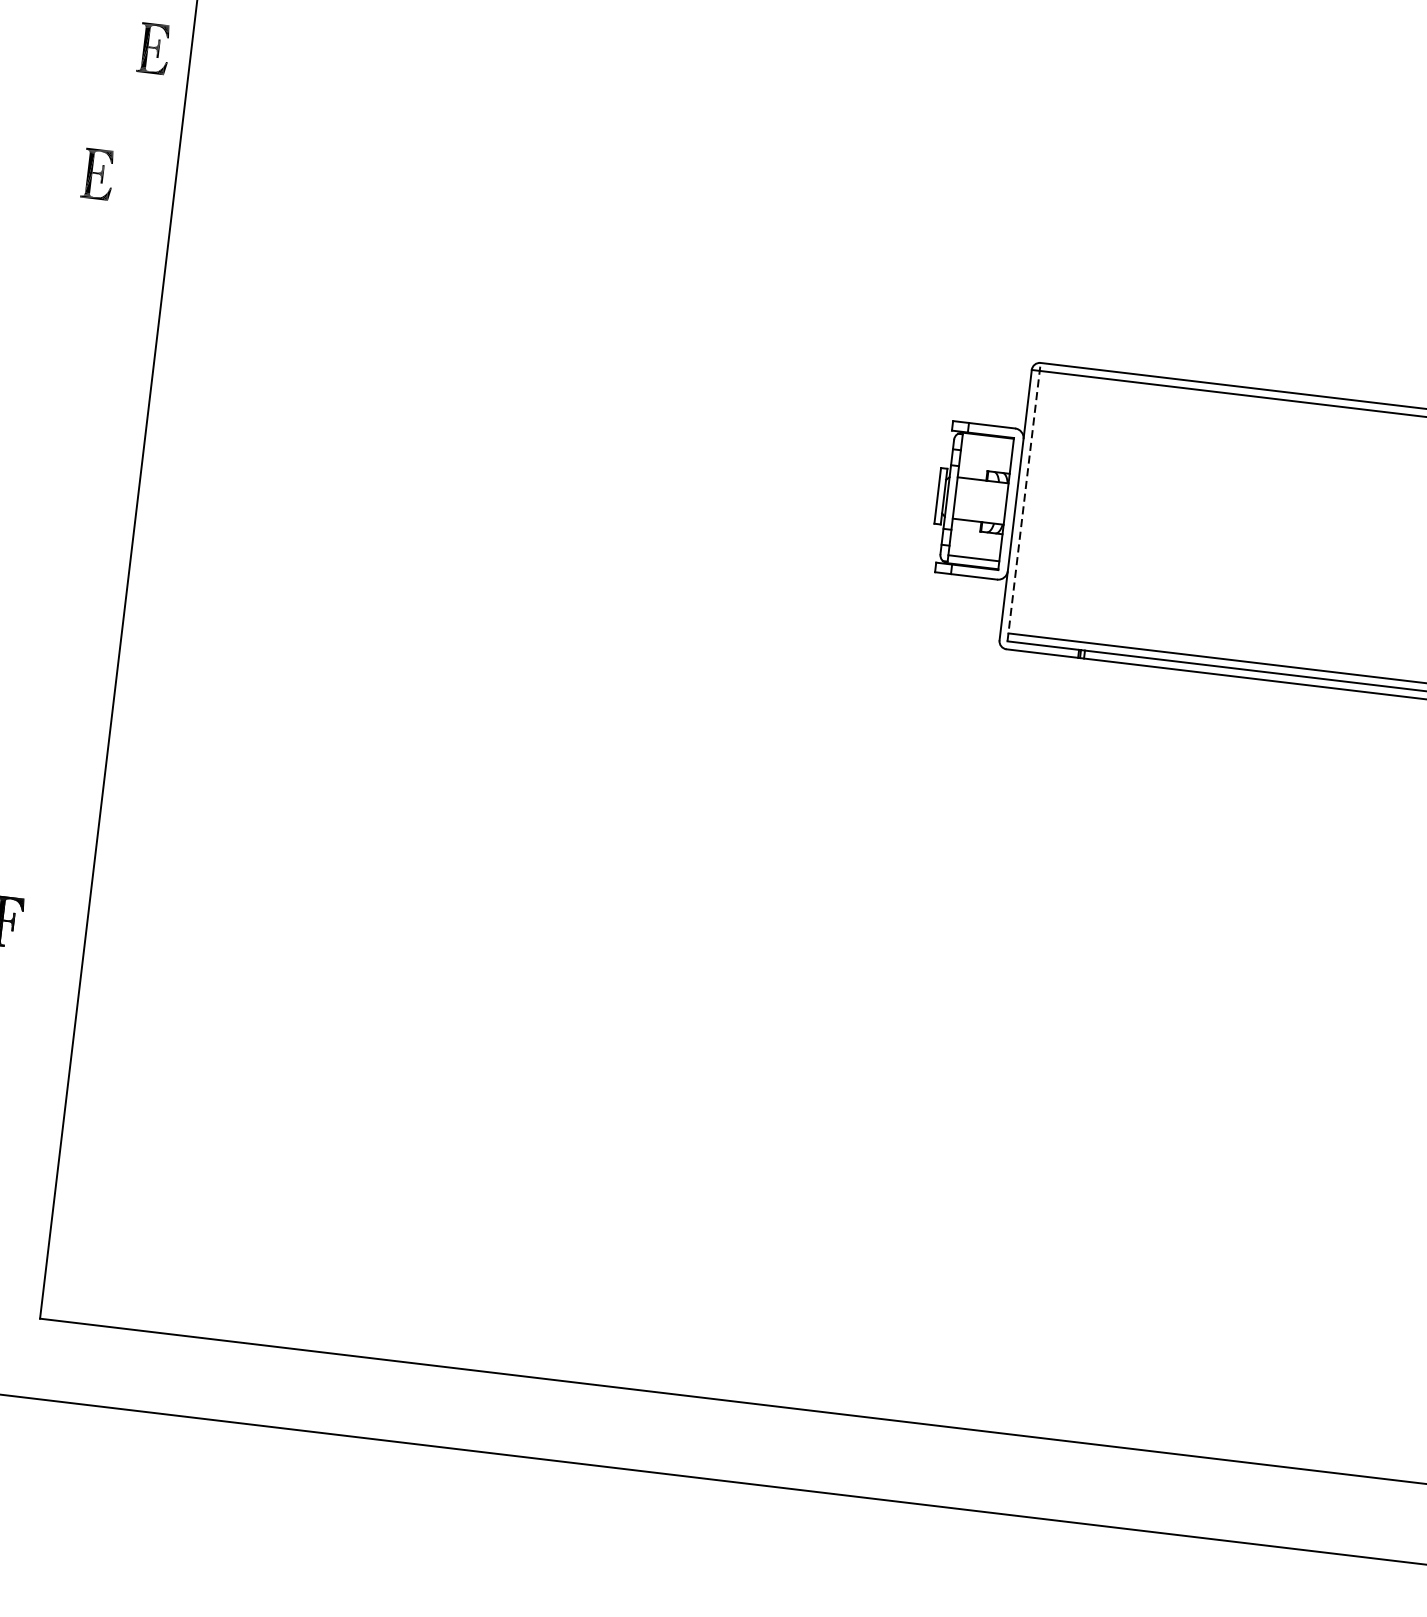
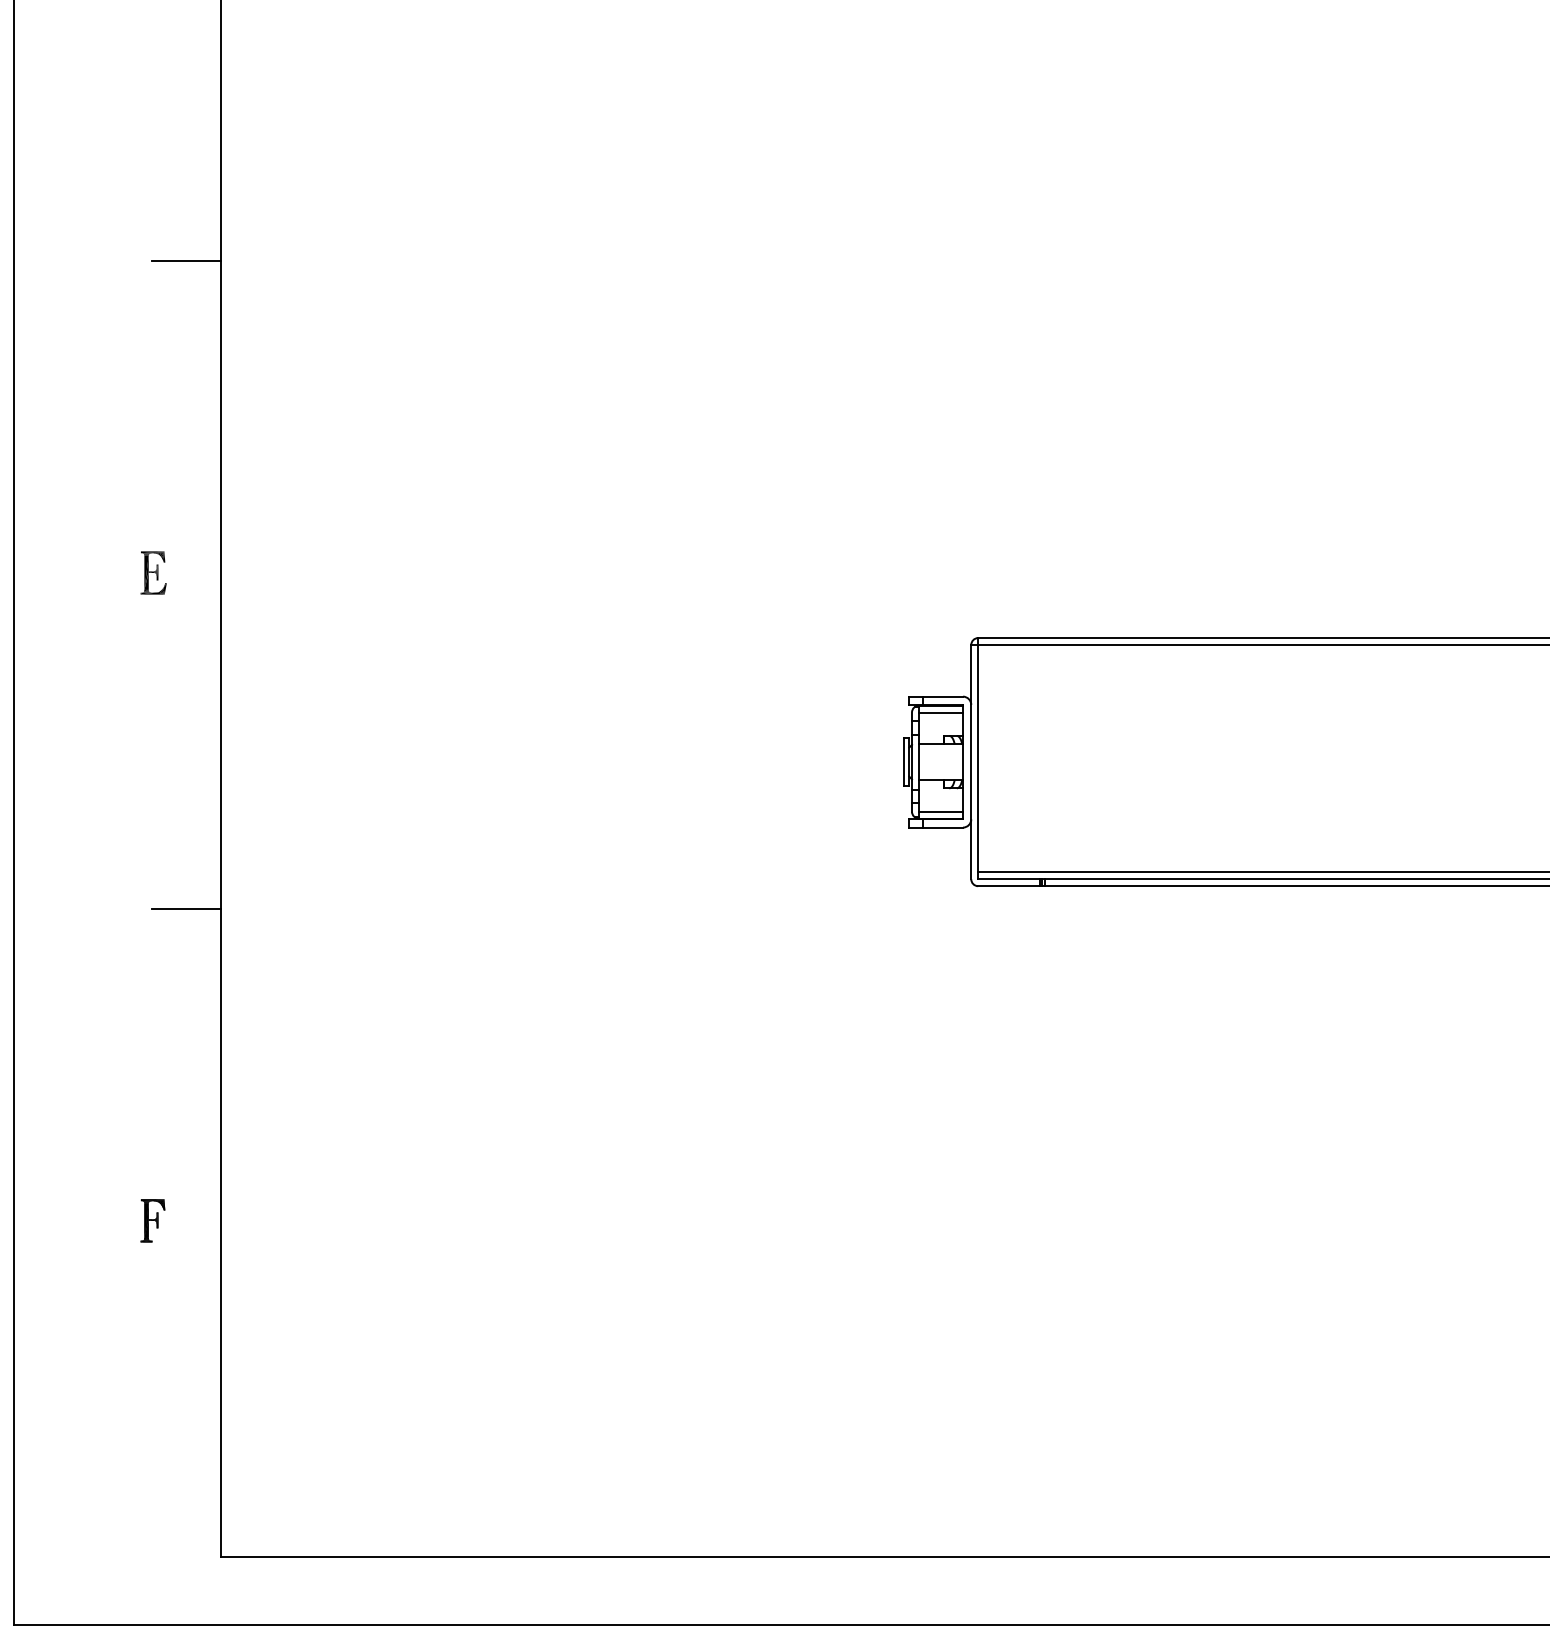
part: (153, 48) -> (188, 459), removed
line: (986, 443) -> (940, 712), added
line: (1024, 501) -> (978, 758), dashed -> solid
line: (88, 565) -> (185, 908), added

